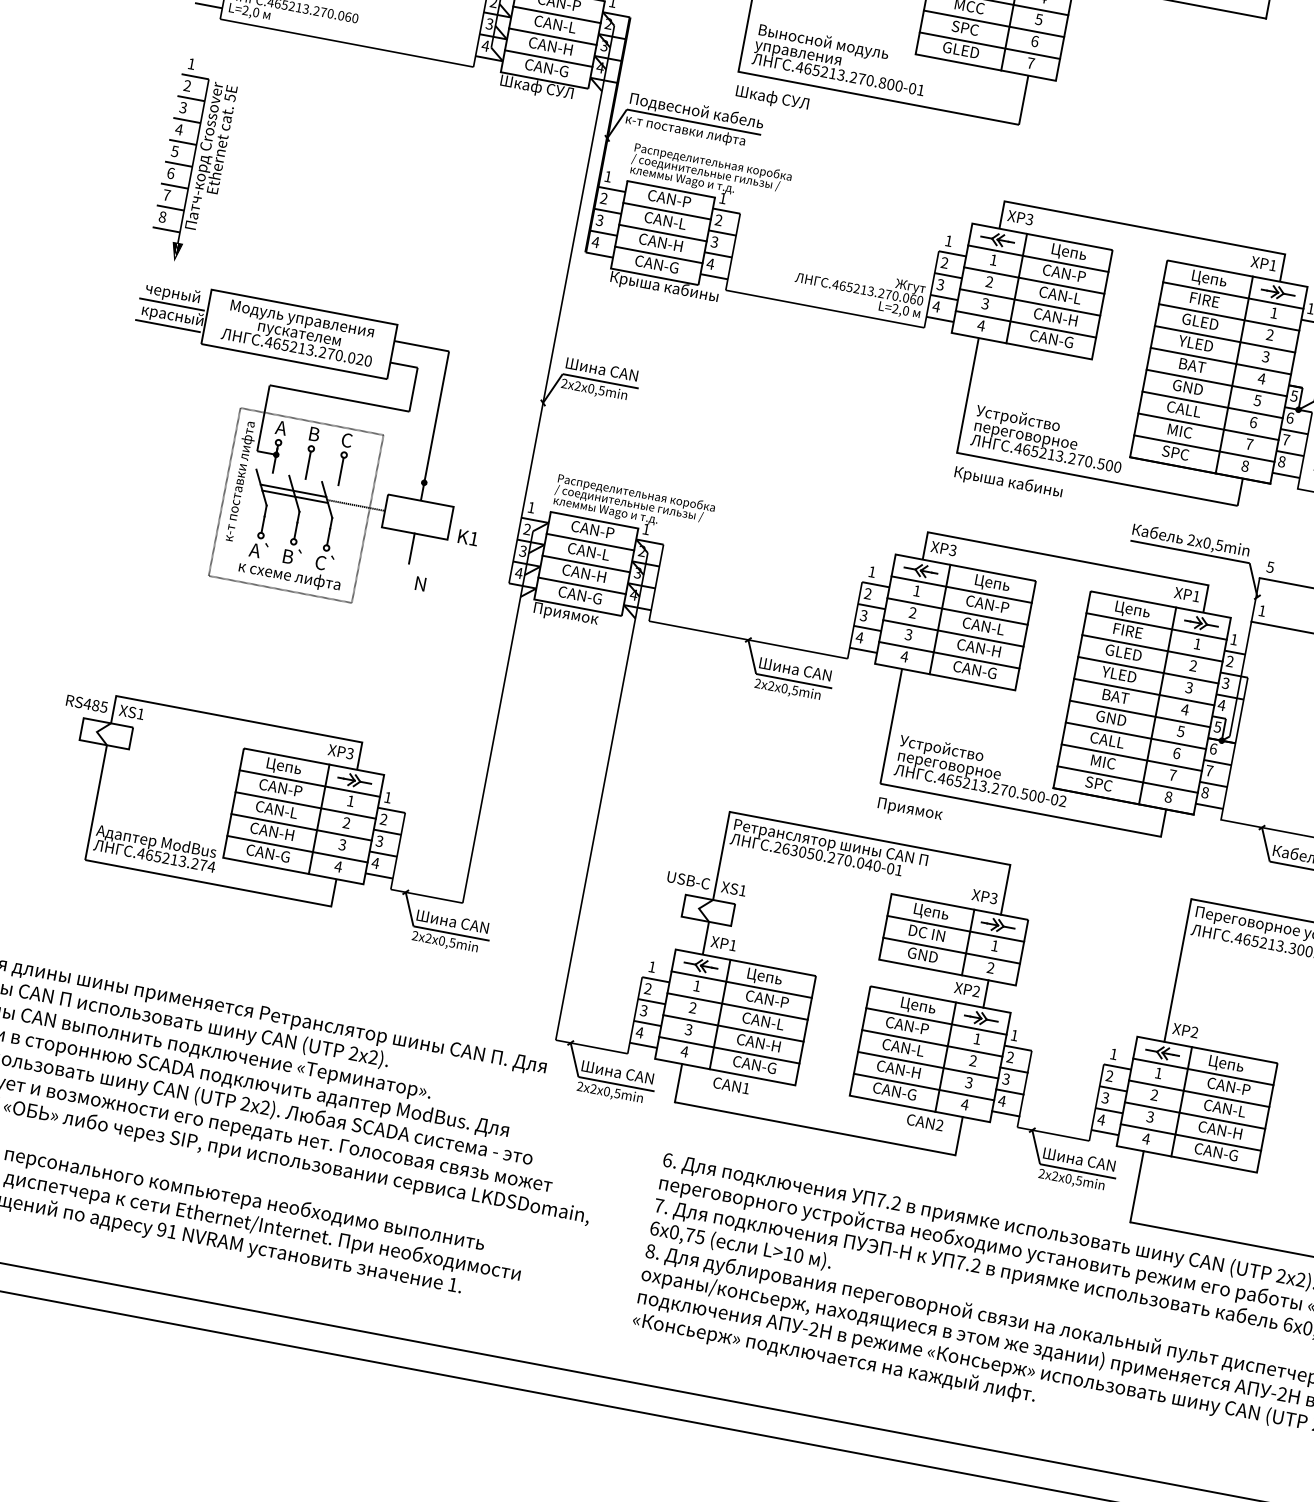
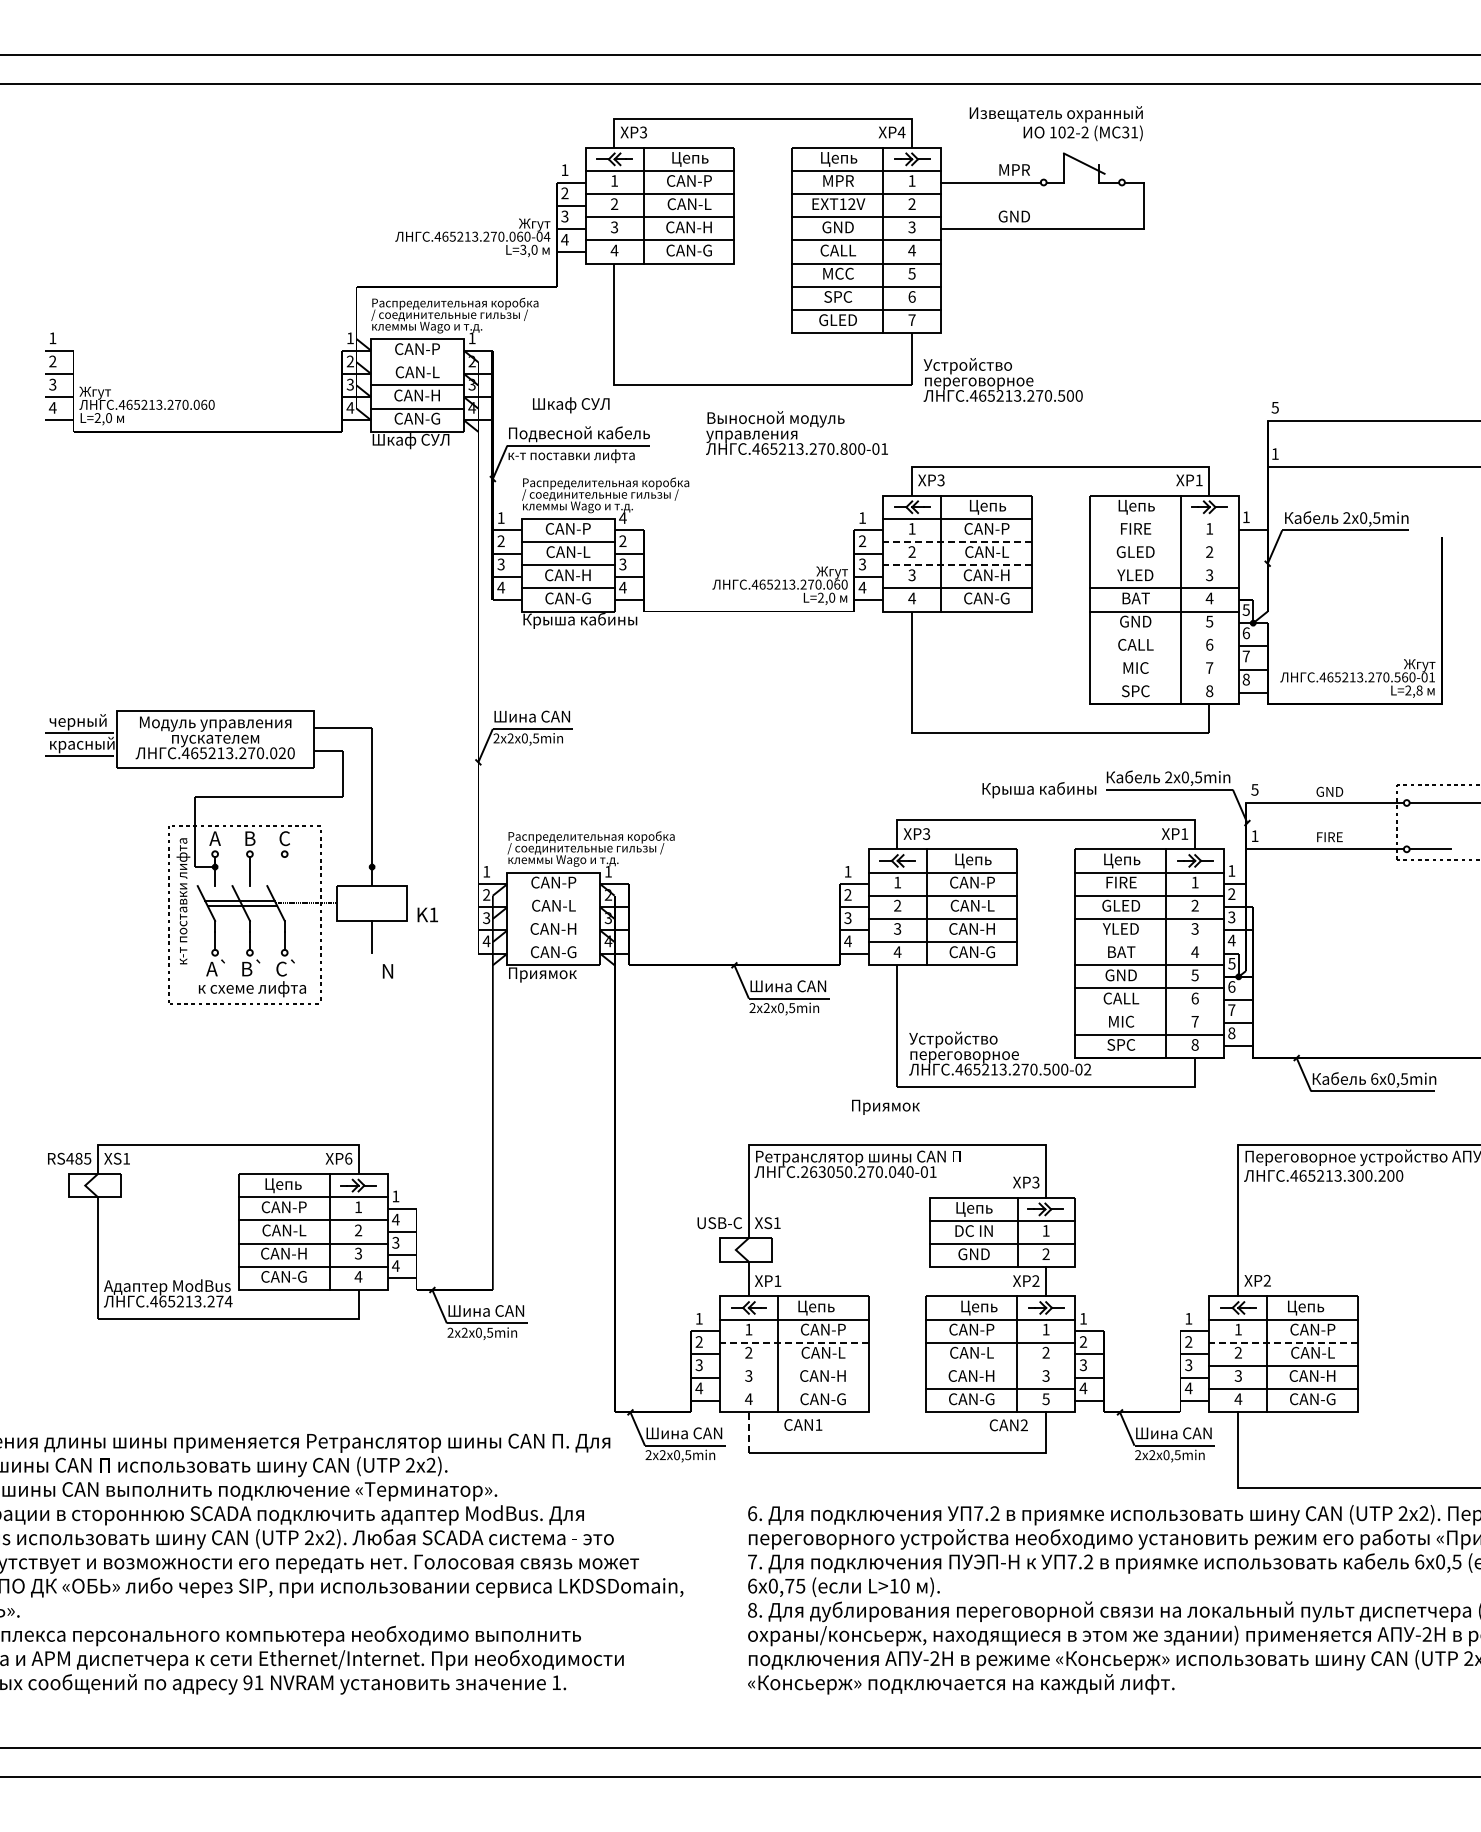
line: (556, 15) -> (417, 362), removed
text: (840, 58) -> (796, 432), moved
text: (772, 98) -> (571, 405), moved
part: (194, 161) -> (74, 582), removed
text: (722, 197) -> (622, 517), 1 -> 4
line: (1034, 281) -> (957, 542), solid -> dashed
line: (1232, 295) -> (1163, 518), removed
line: (1029, 302) -> (957, 565), solid -> dashed
line: (1228, 317) -> (1163, 542), removed
line: (1224, 339) -> (1163, 565), removed
line: (1211, 404) -> (1163, 634), removed
line: (1207, 426) -> (1163, 657), removed
text: (1048, 438) -> (1002, 379), moved
line: (1203, 448) -> (1163, 681), removed
line: (340, 471) -> (284, 871), removed
text: (1008, 483) -> (1039, 790), moved
line: (590, 541) -> (553, 895), removed
line: (586, 563) -> (553, 918), removed
line: (581, 586) -> (553, 942), removed
line: (1143, 692) -> (1149, 942), removed
text: (350, 753) -> (348, 1158), XP3 -> XP6
line: (1131, 757) -> (1149, 1011), removed
text: (909, 809) -> (885, 1106), moved
text: (383, 819) -> (395, 1219), 2 -> 4
line: (736, 1006) -> (793, 1342), solid -> dashed
line: (732, 1027) -> (793, 1365), removed
line: (728, 1050) -> (793, 1389), removed
line: (927, 1064) -> (1000, 1365), removed
line: (678, 1082) -> (748, 1432), solid -> dashed
line: (1198, 1093) -> (1283, 1342), solid -> dashed
text: (964, 1104) -> (1045, 1399), 4 -> 5

